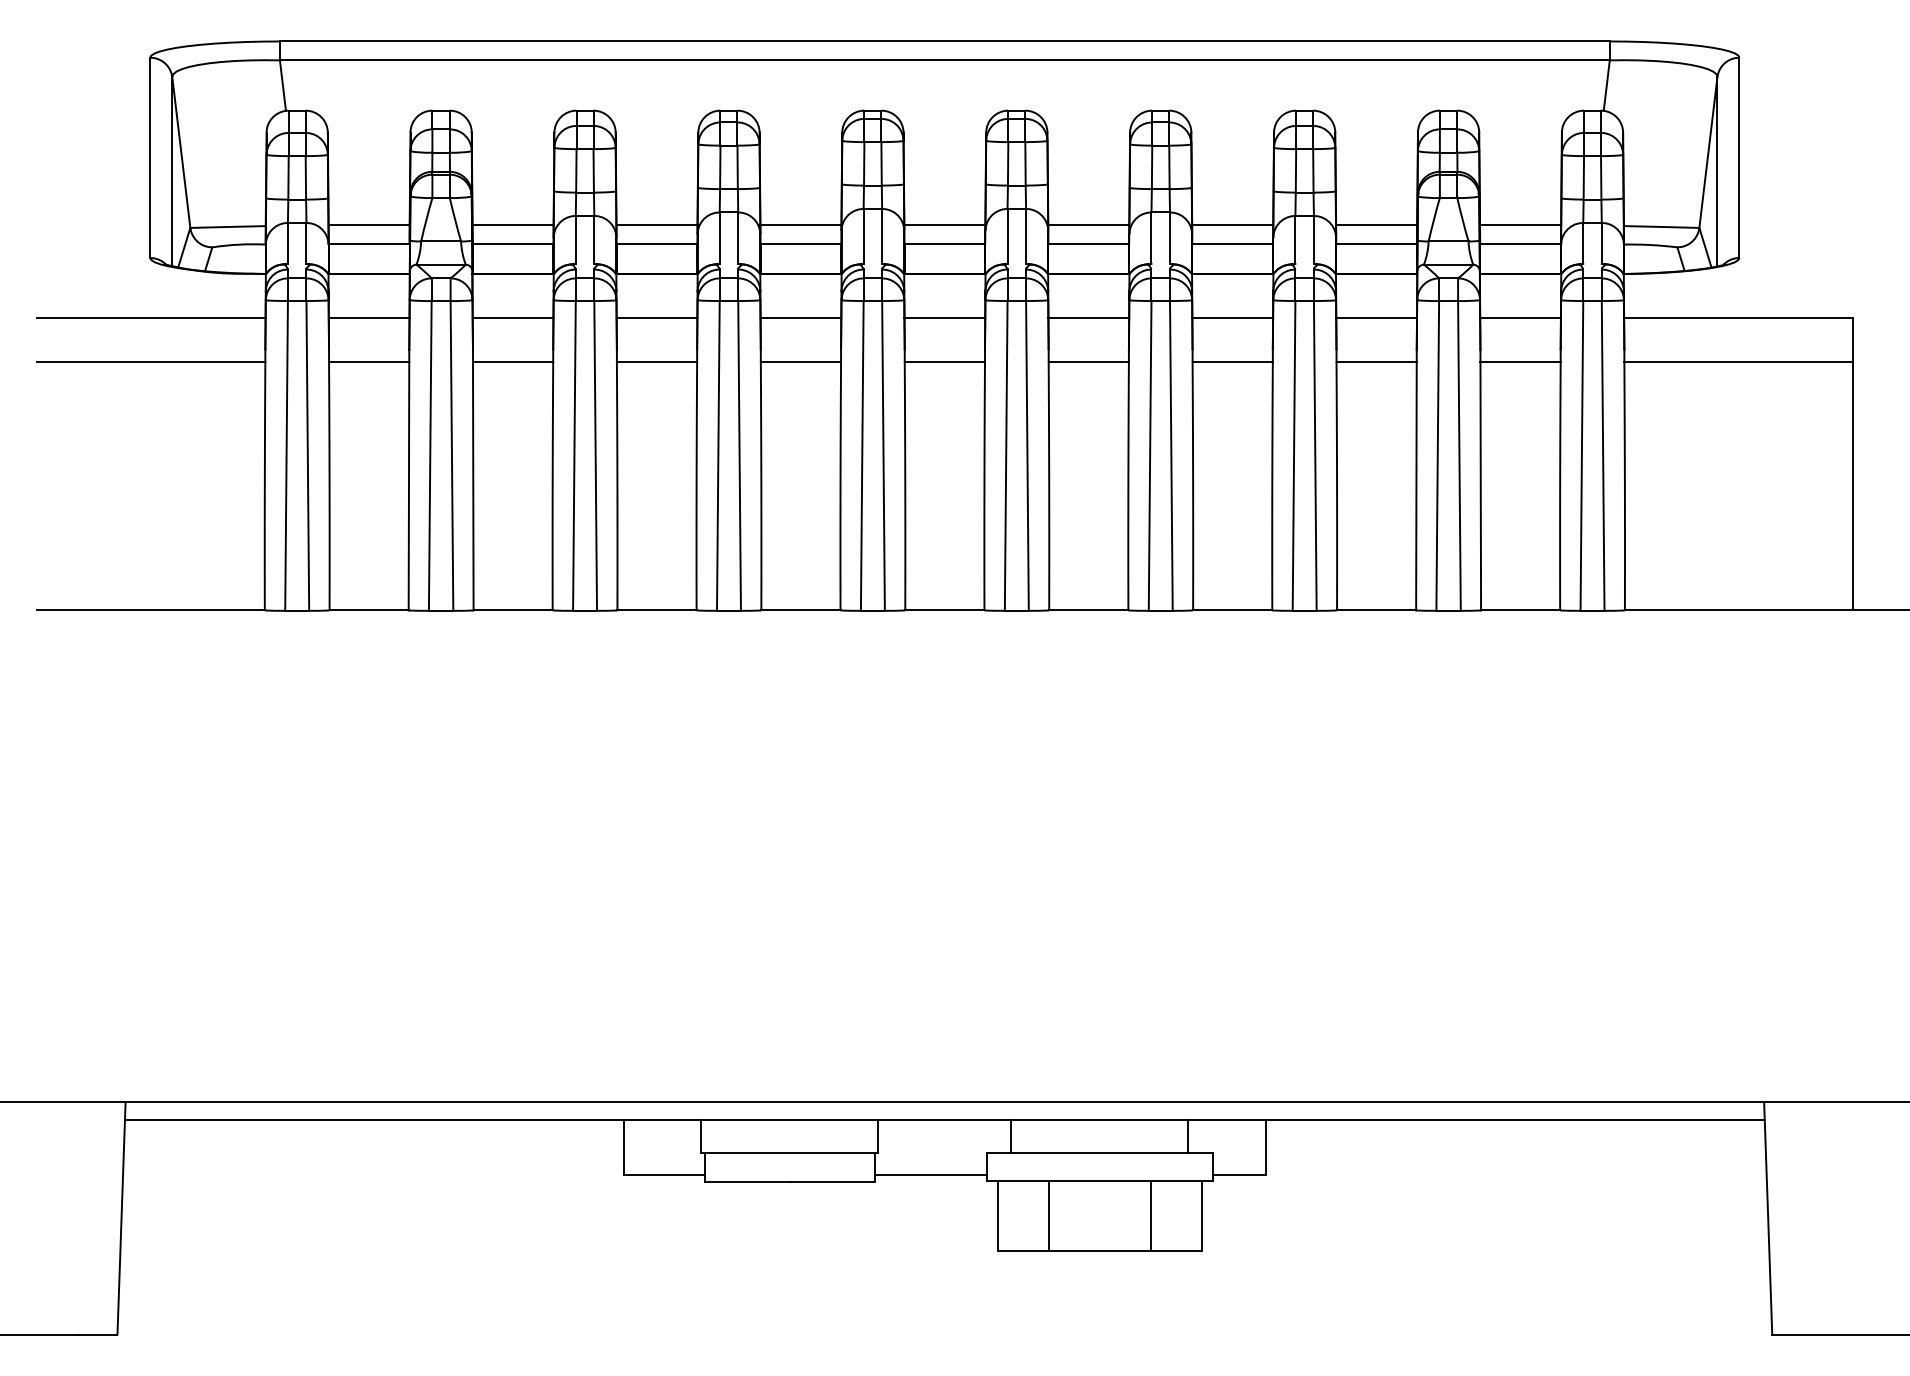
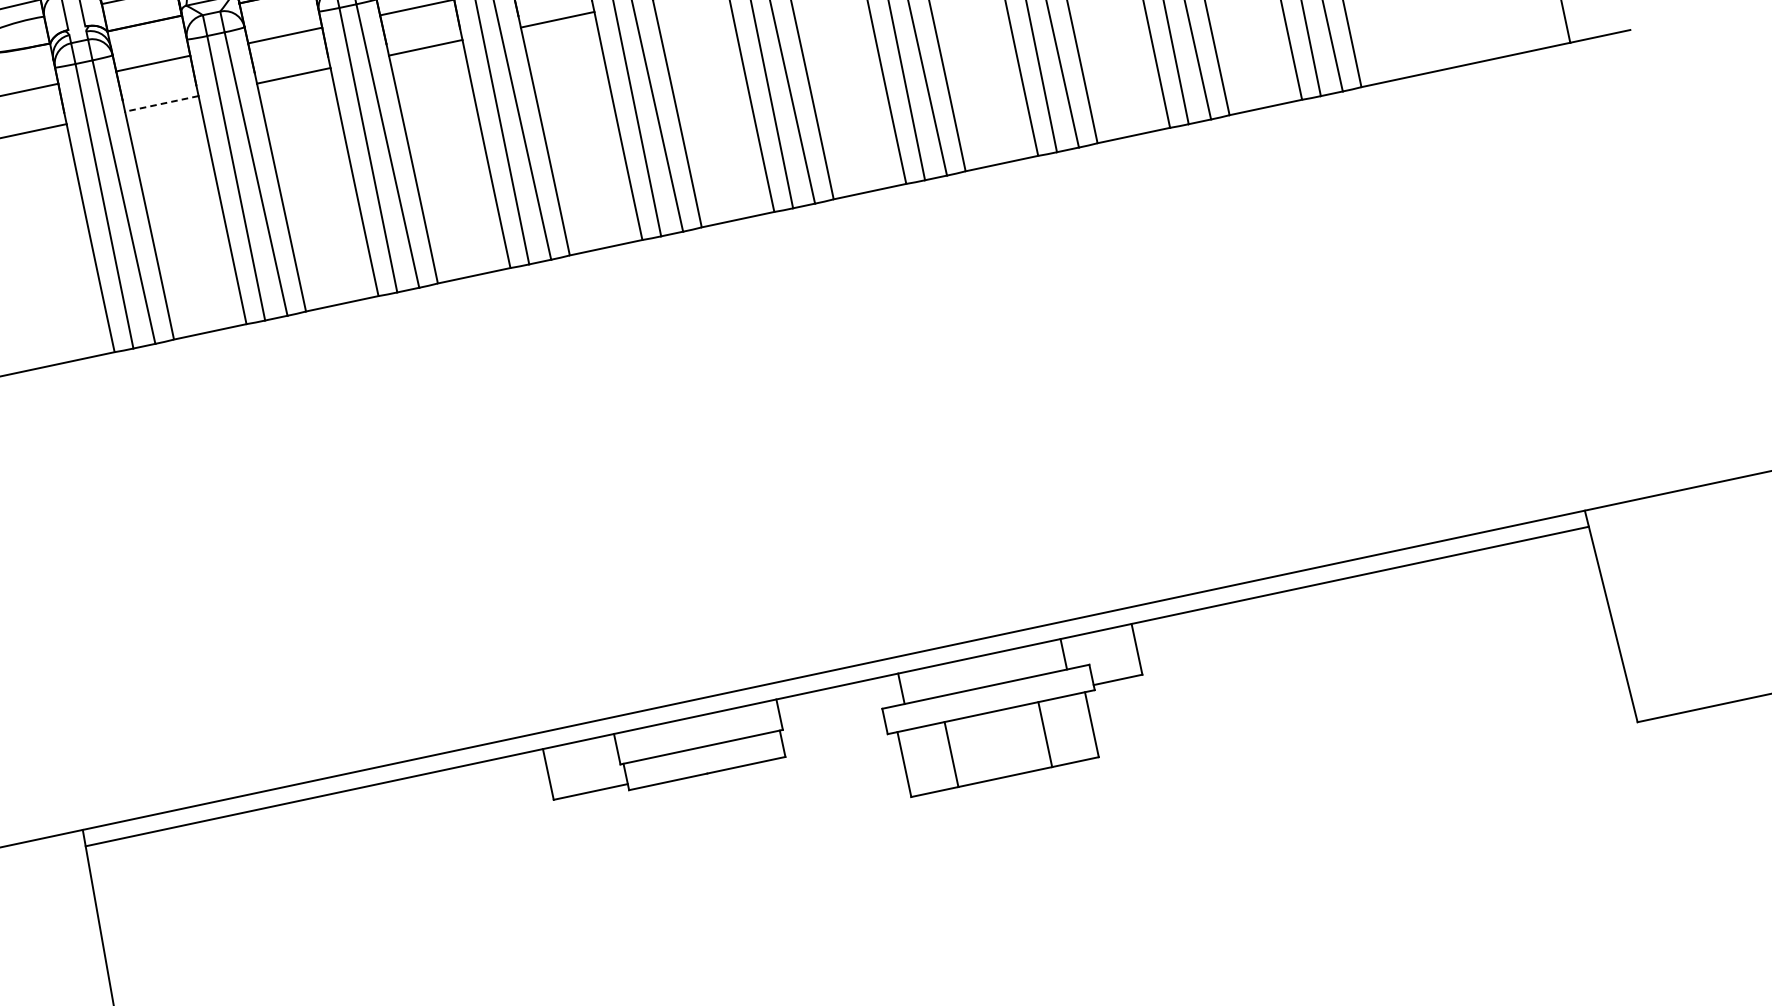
line: (368, 361) -> (161, 103), solid -> dashed
line: (930, 1175) -> (834, 740), removed

